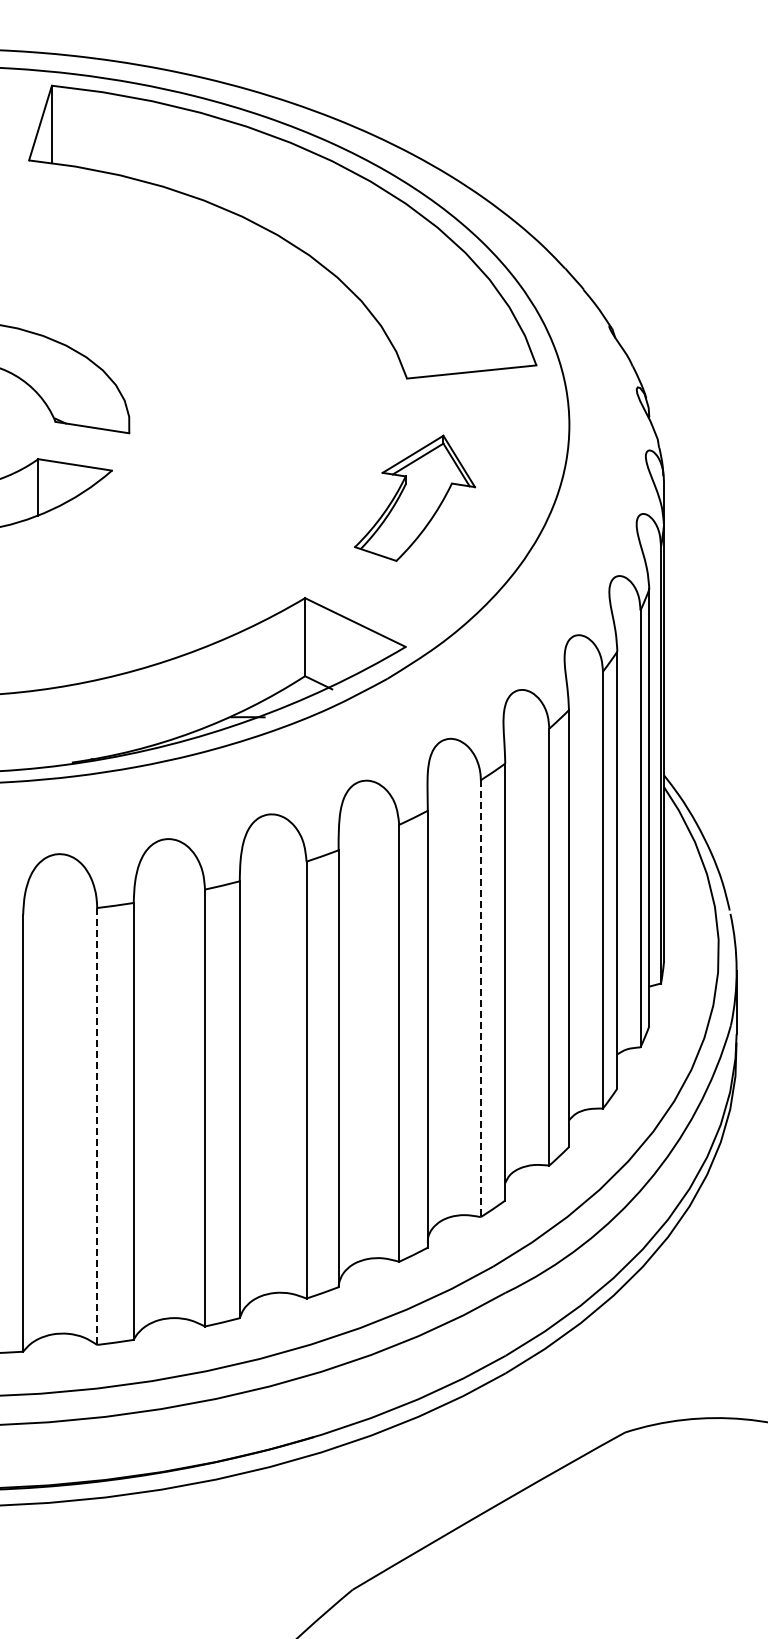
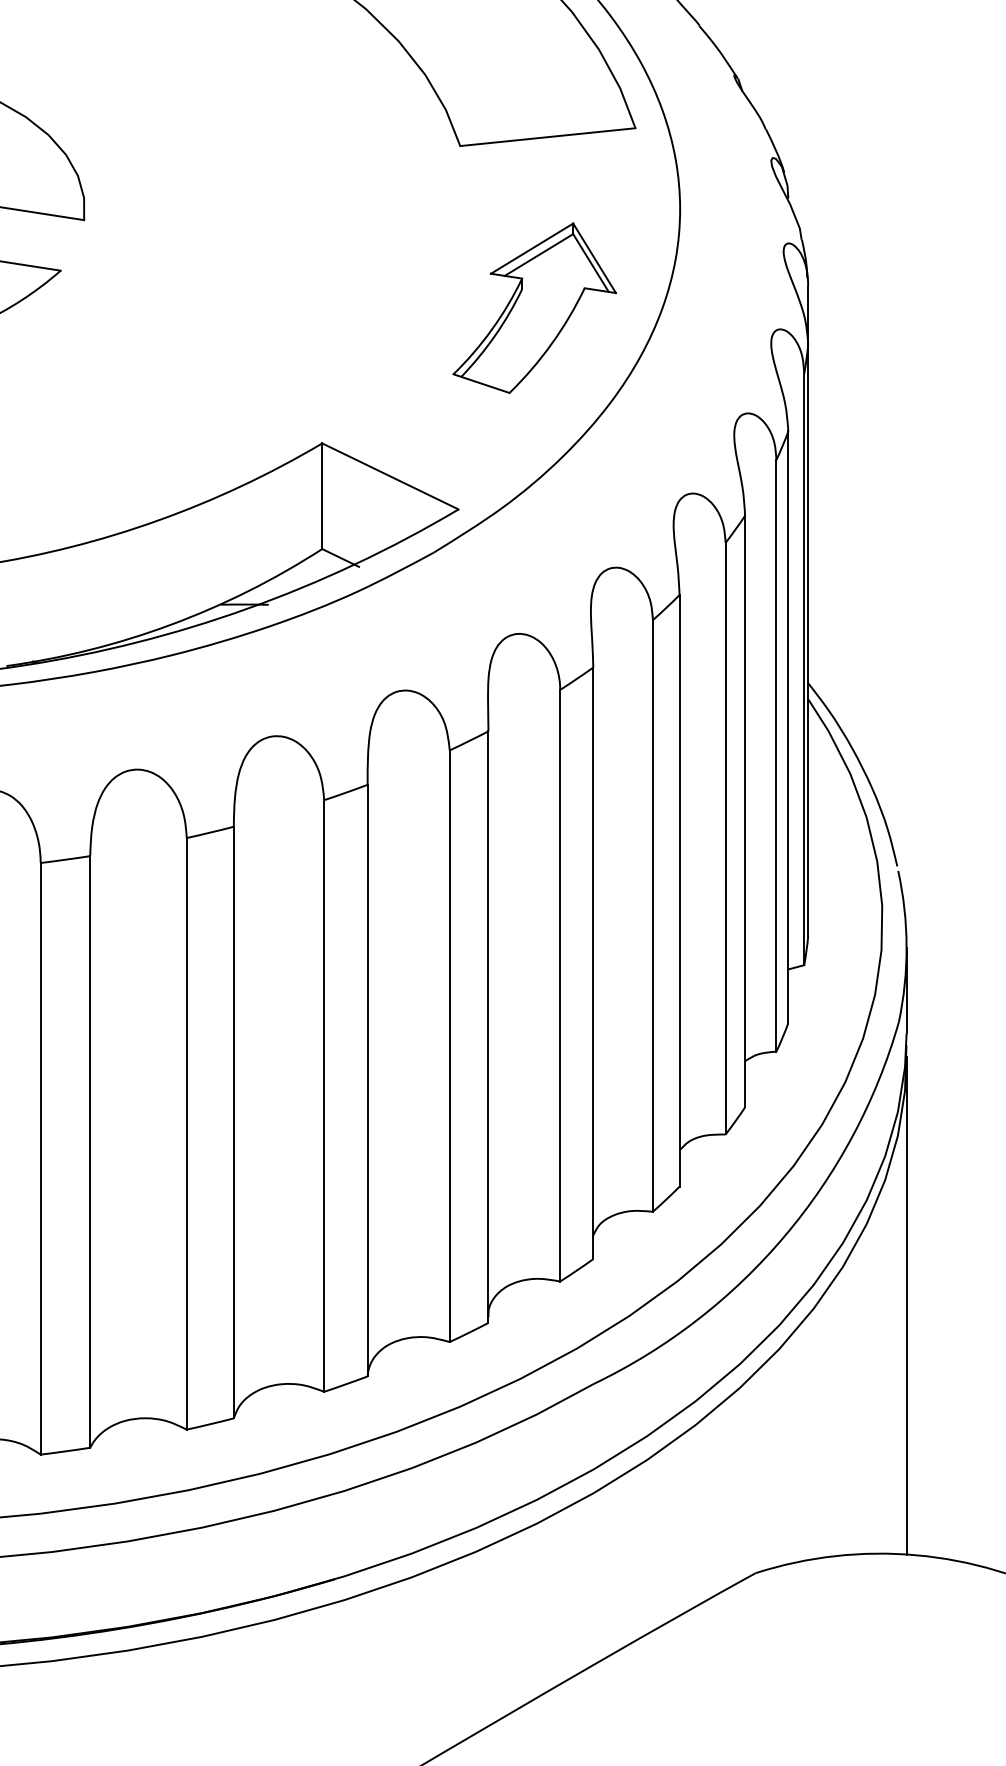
part: (415, 497) -> (535, 307), moved
line: (480, 999) -> (559, 986), dashed -> solid
line: (97, 1127) -> (41, 1160), dashed -> solid
line: (736, 1235) -> (906, 1306), added

